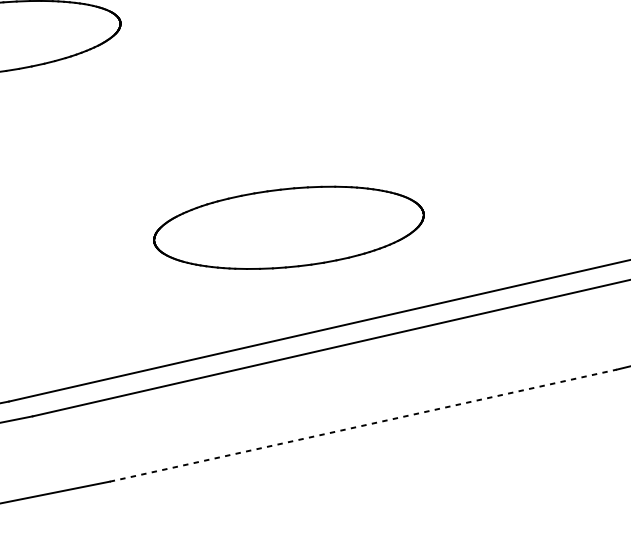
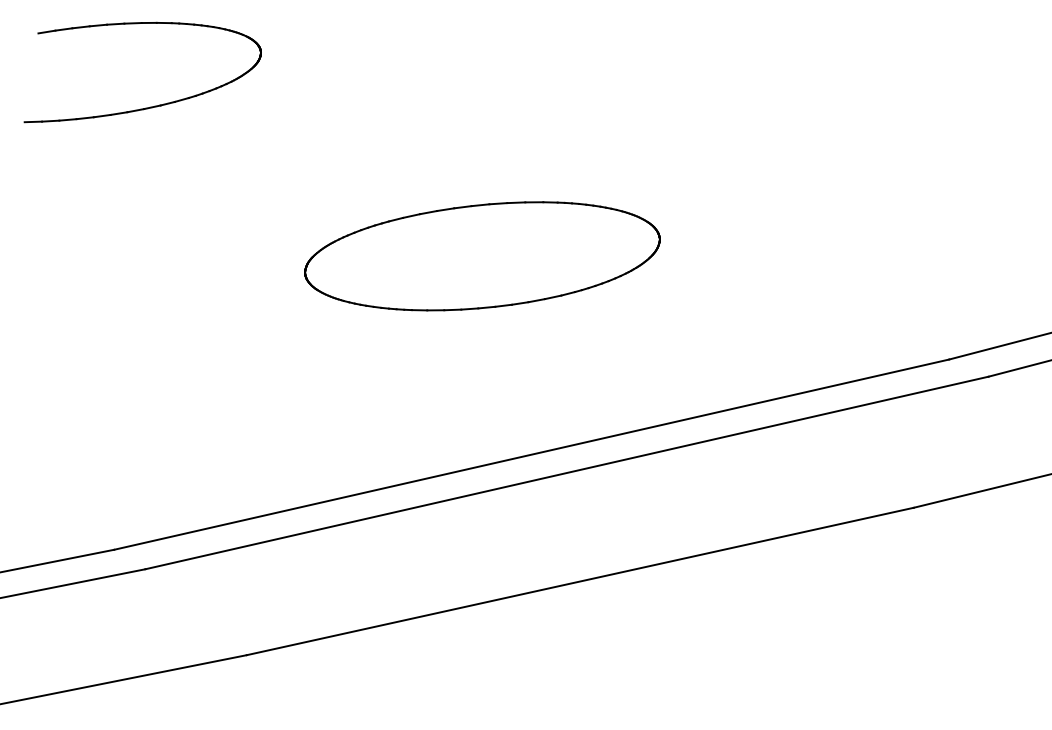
part: (288, 227) -> (482, 256), moved
line: (363, 425) -> (580, 581), dashed -> solid

